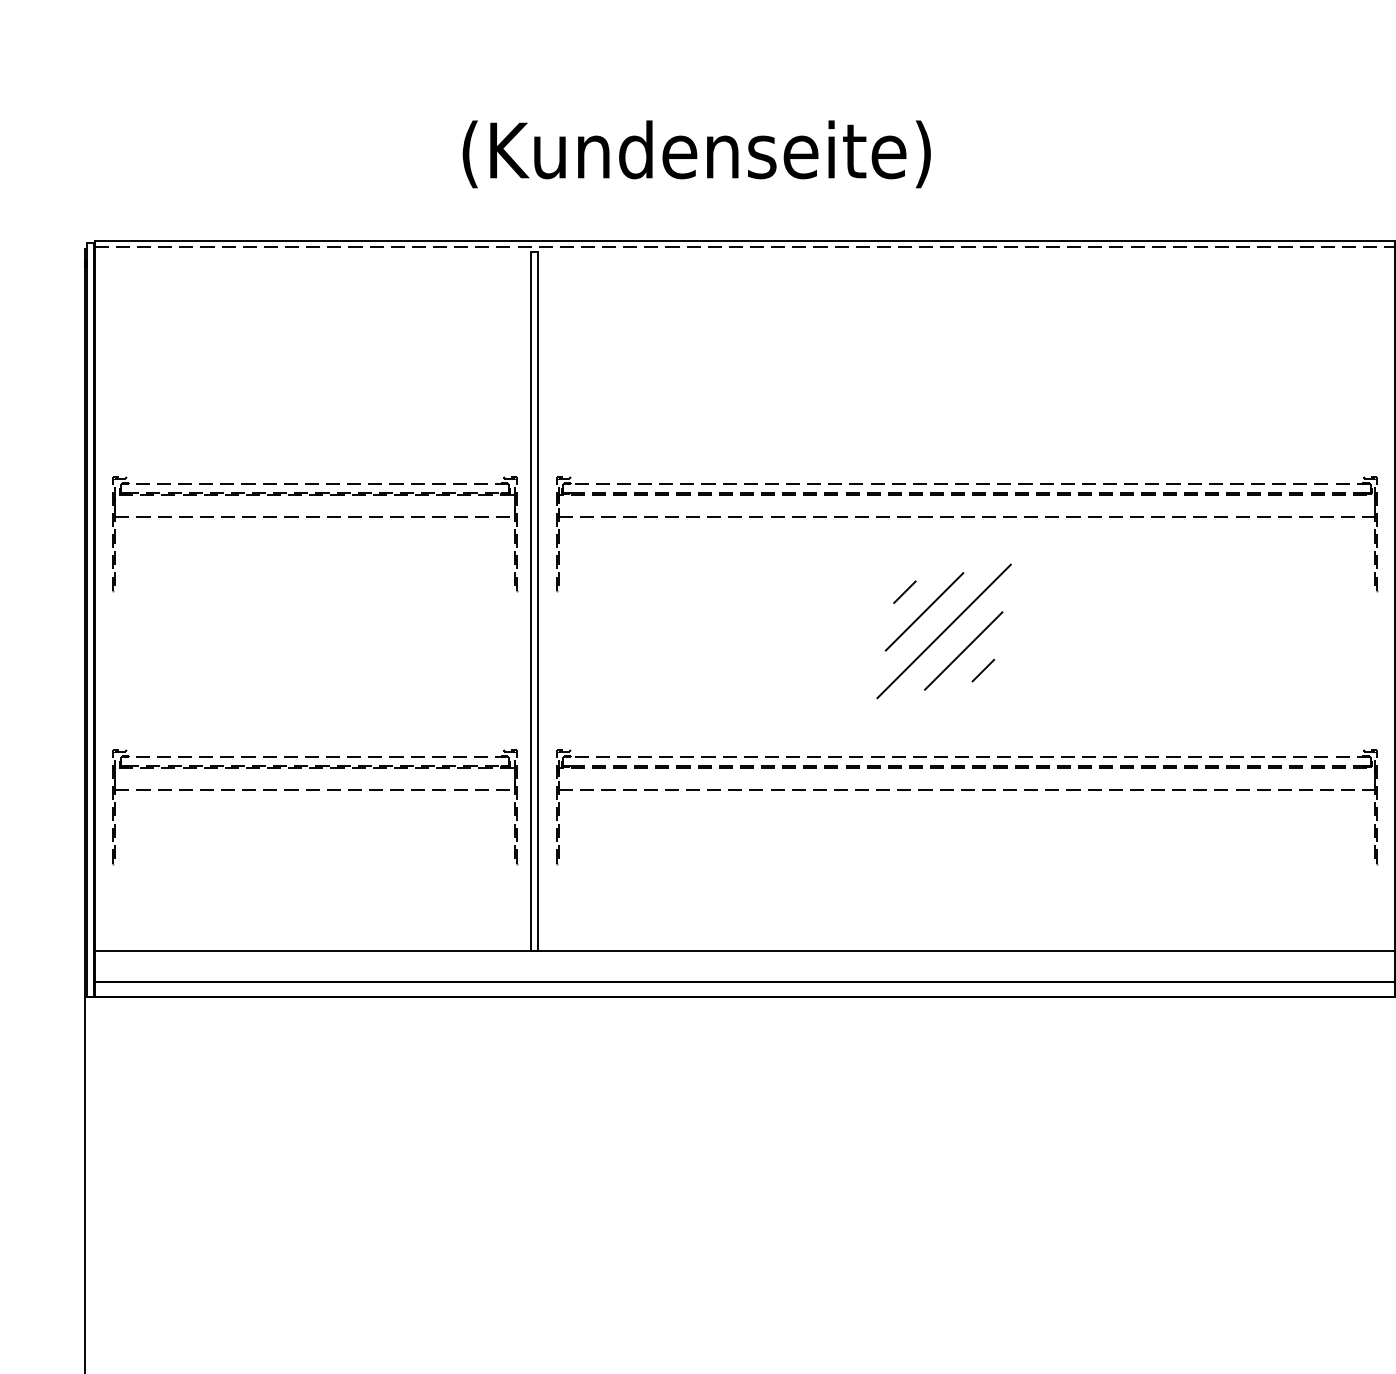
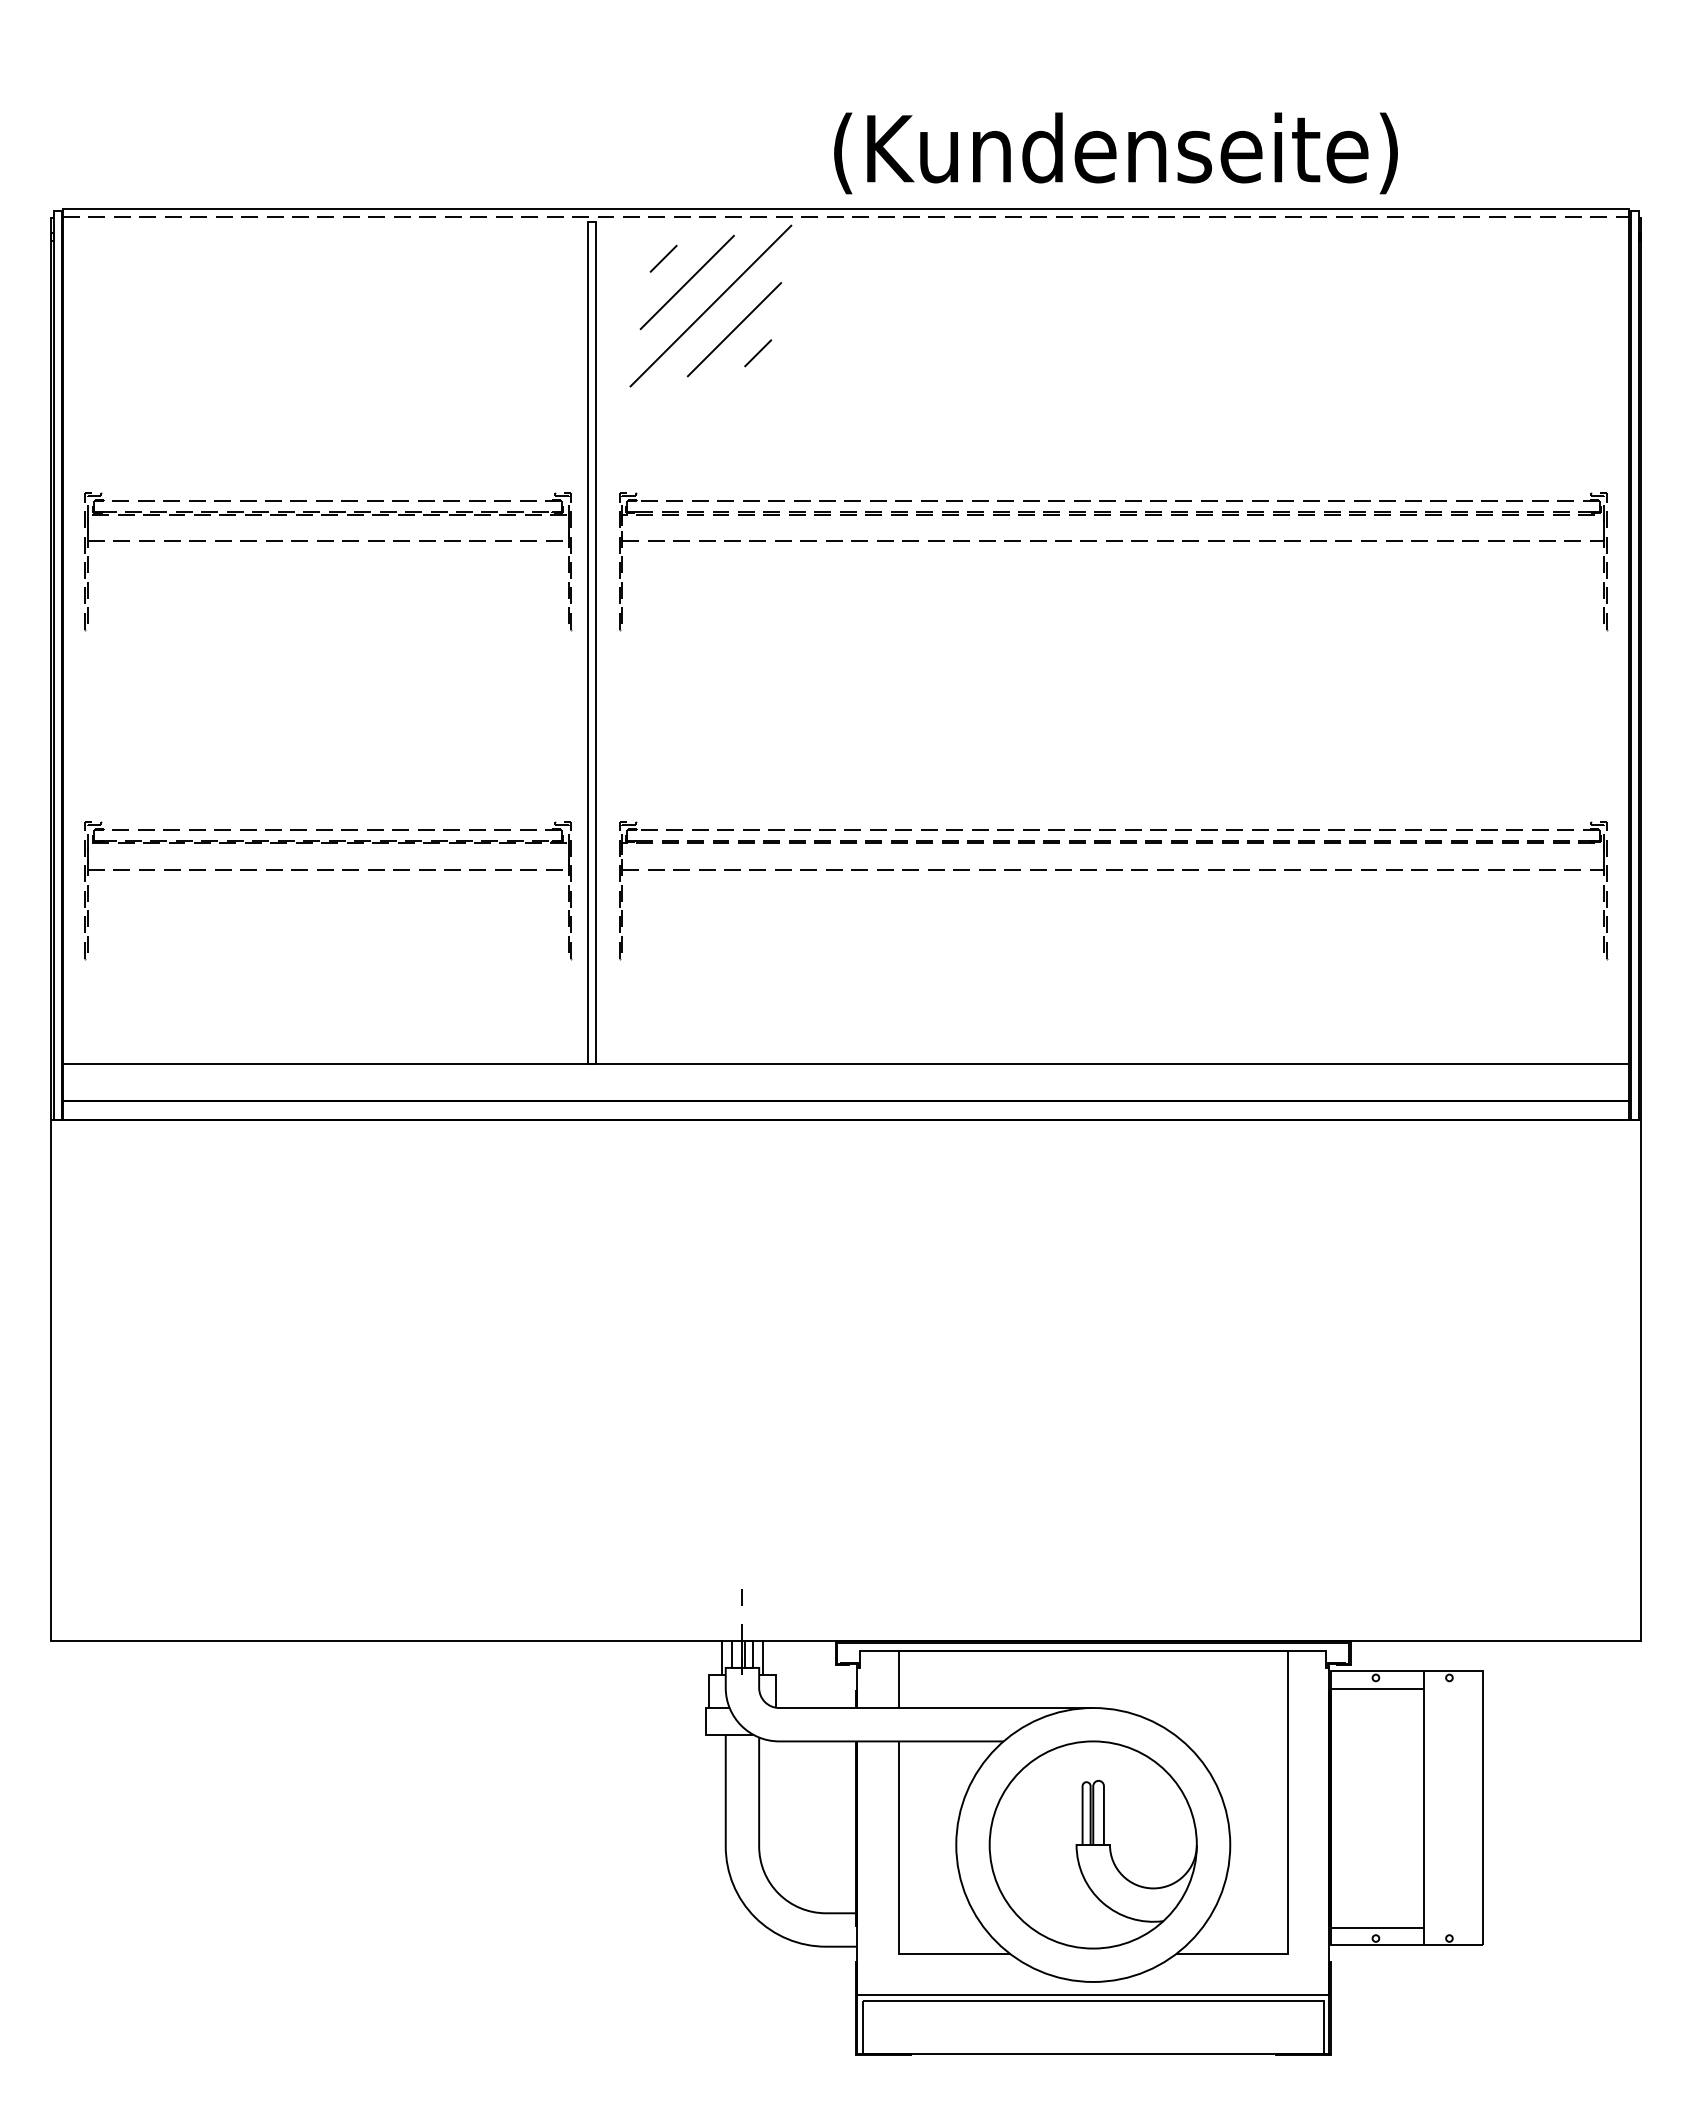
text: (696, 154) -> (1115, 153), moved
part: (943, 630) -> (710, 305), moved

